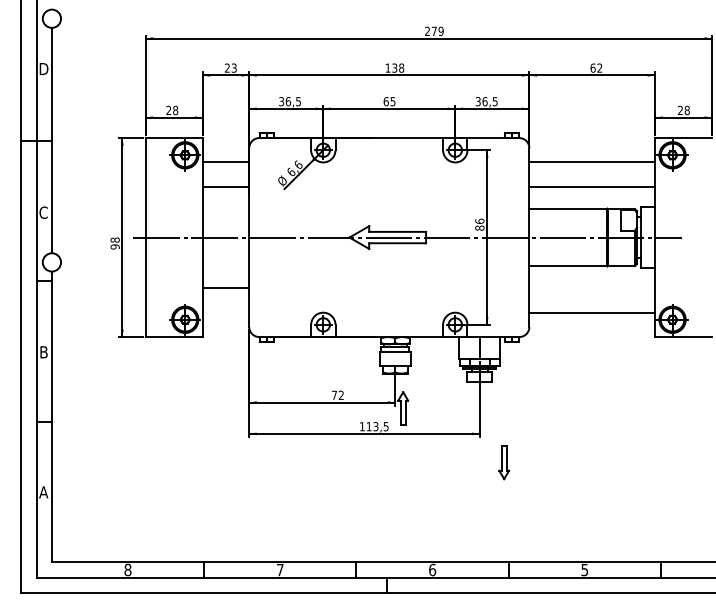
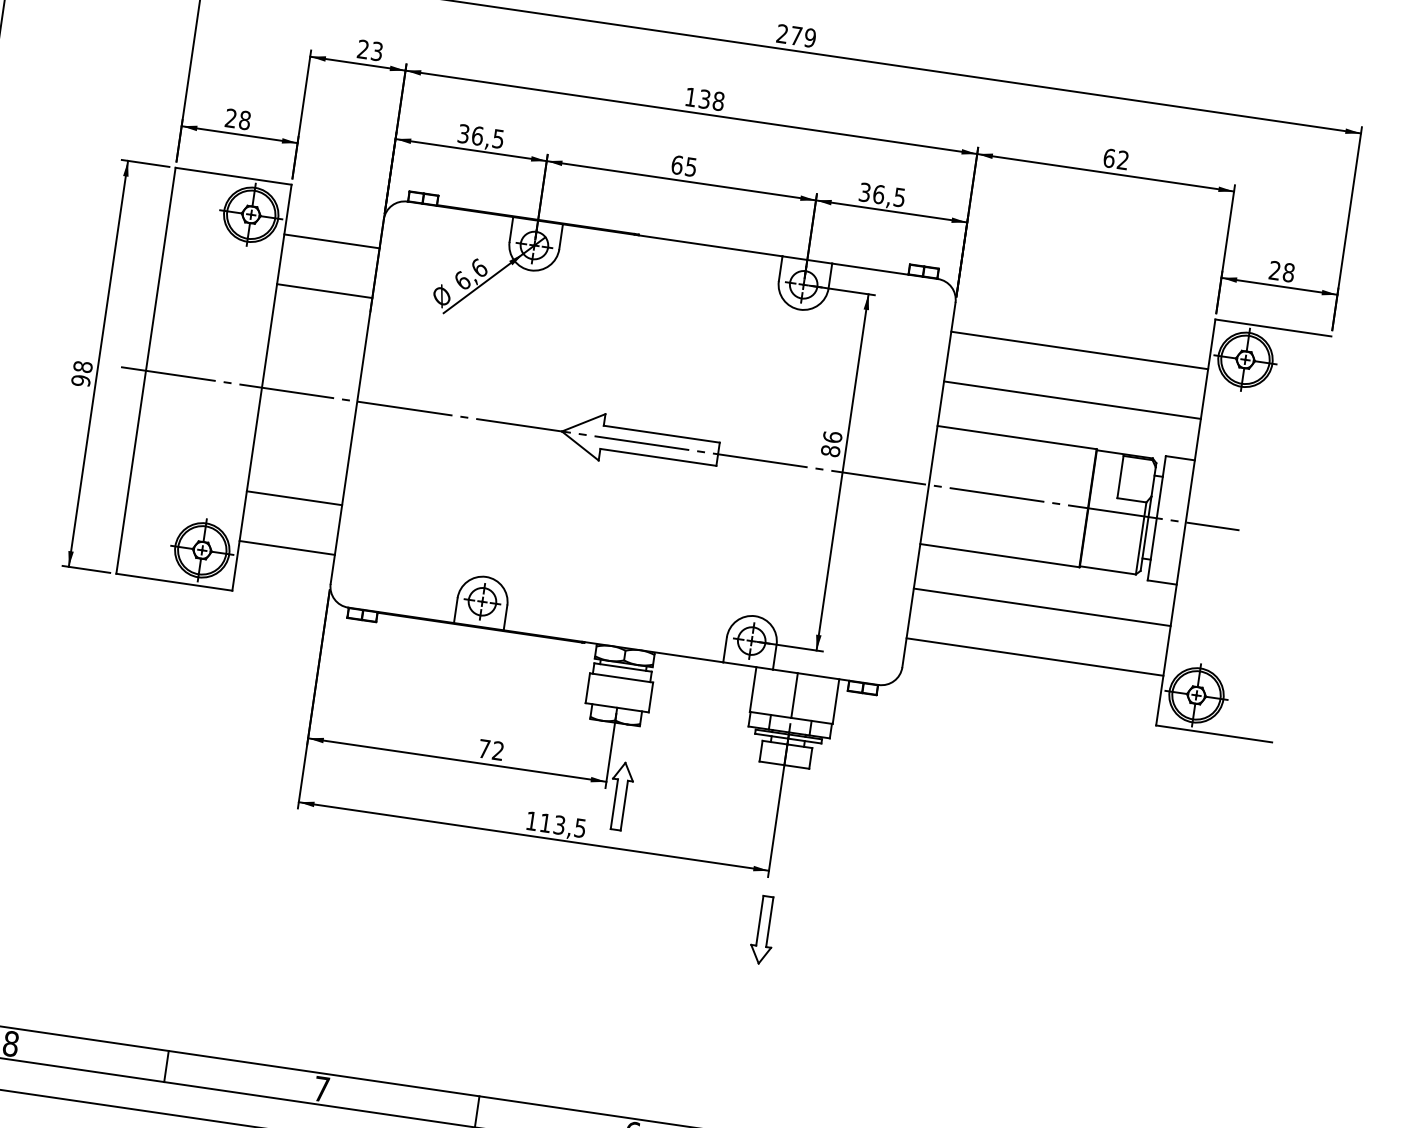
line: (592, 288) -> (1042, 607), added
line: (225, 312) -> (286, 547), added
part: (504, 462) -> (764, 929), moved

